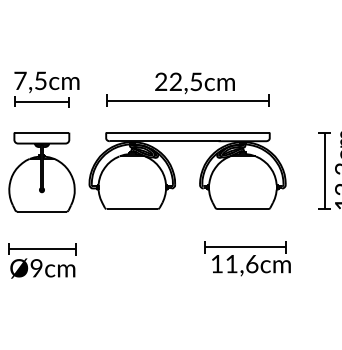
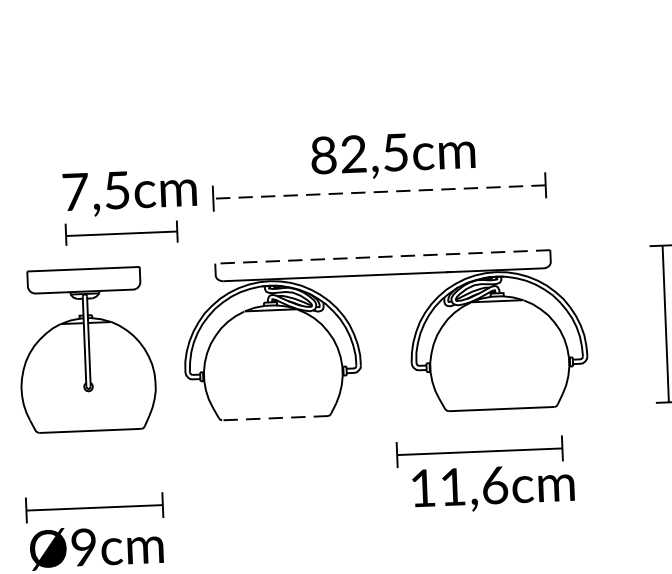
text: (161, 82) -> (324, 156), 22,5cm -> 82,5cm
part: (46, 89) -> (129, 207), moved
line: (187, 100) -> (379, 191), solid -> dashed
line: (187, 132) -> (381, 256), solid -> dashed
line: (132, 209) -> (275, 419), solid -> dashed
part: (247, 258) -> (484, 474), moved

